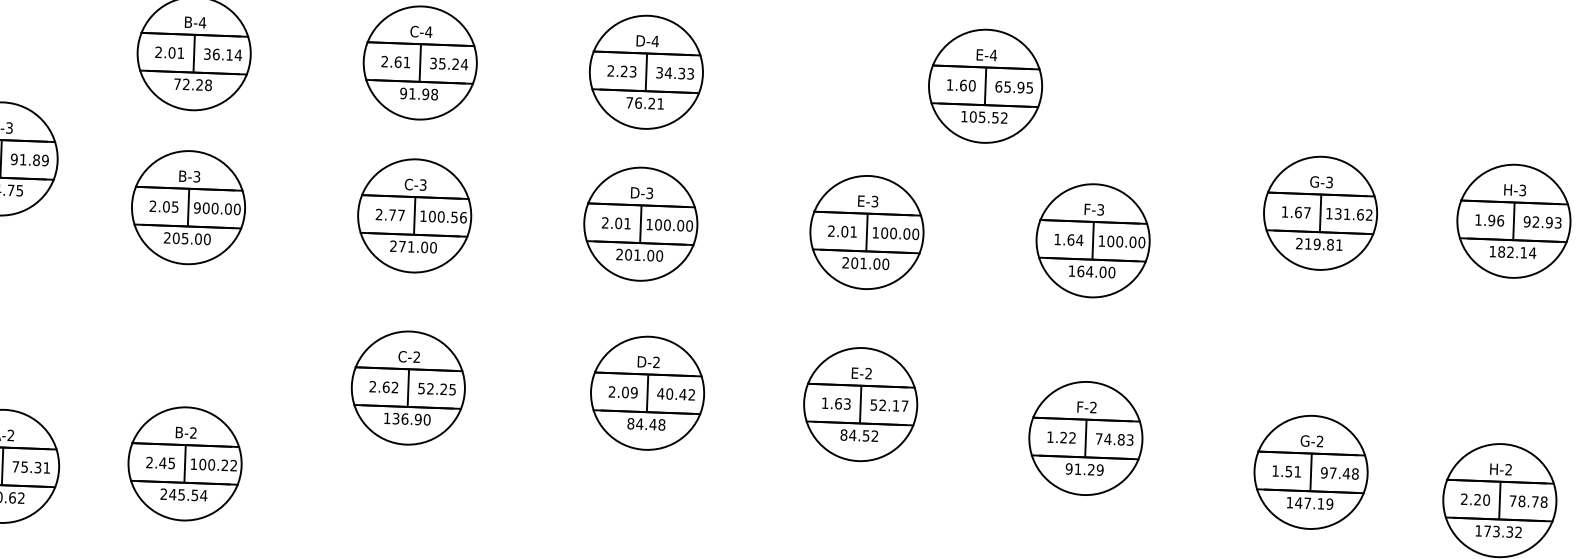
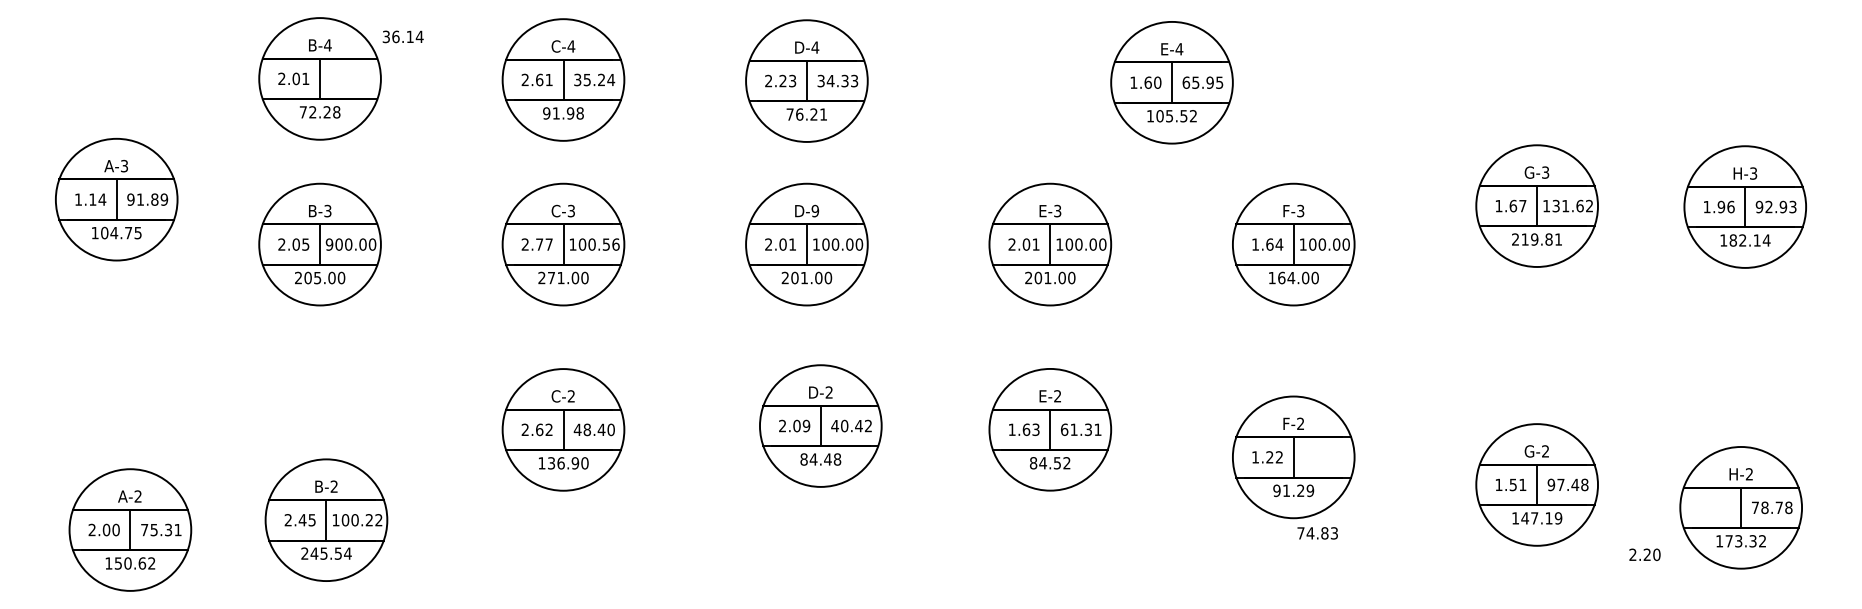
text: (222, 54) -> (402, 36), moved
text: (649, 193) -> (815, 211), D-3 -> D-9
text: (436, 388) -> (593, 429), 52.25 -> 48.40
text: (889, 405) -> (1081, 429), 52.17 -> 61.31
text: (1114, 439) -> (1317, 533), moved
text: (1475, 499) -> (1644, 554), moved

